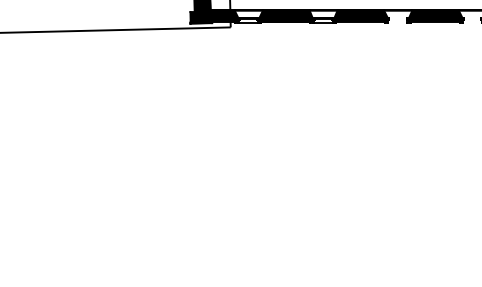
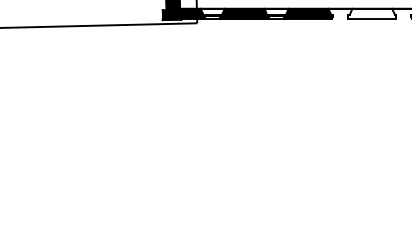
fill: (434, 15) -> (371, 13), removed

